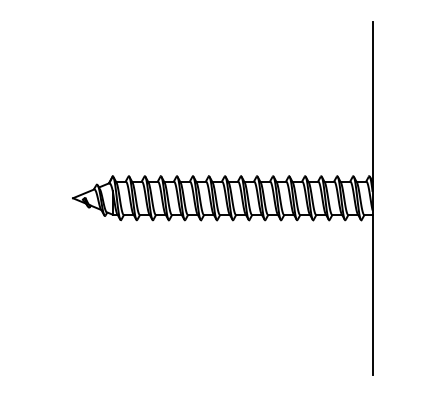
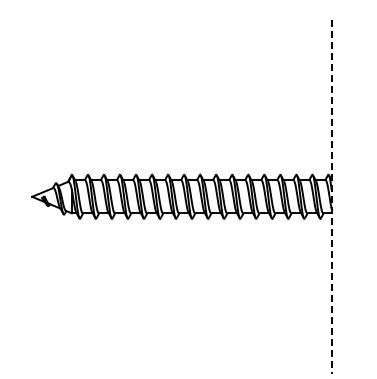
line: (372, 198) -> (331, 197), solid -> dashed

